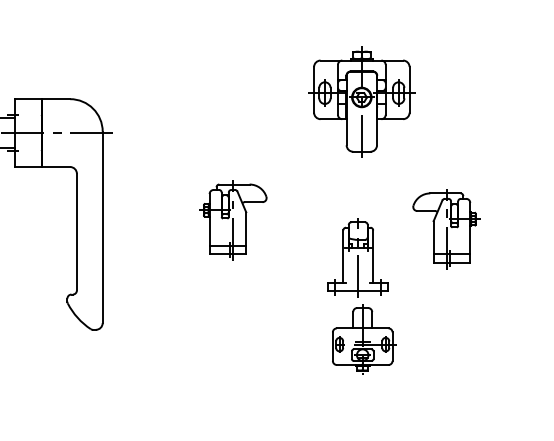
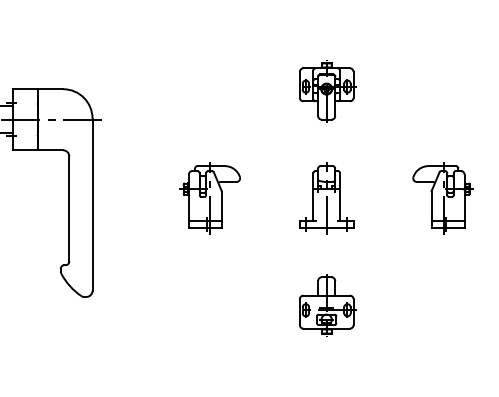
part: (363, 101) -> (327, 91), size x0.62
part: (445, 229) -> (442, 198), moved
part: (358, 258) -> (326, 198), moved

